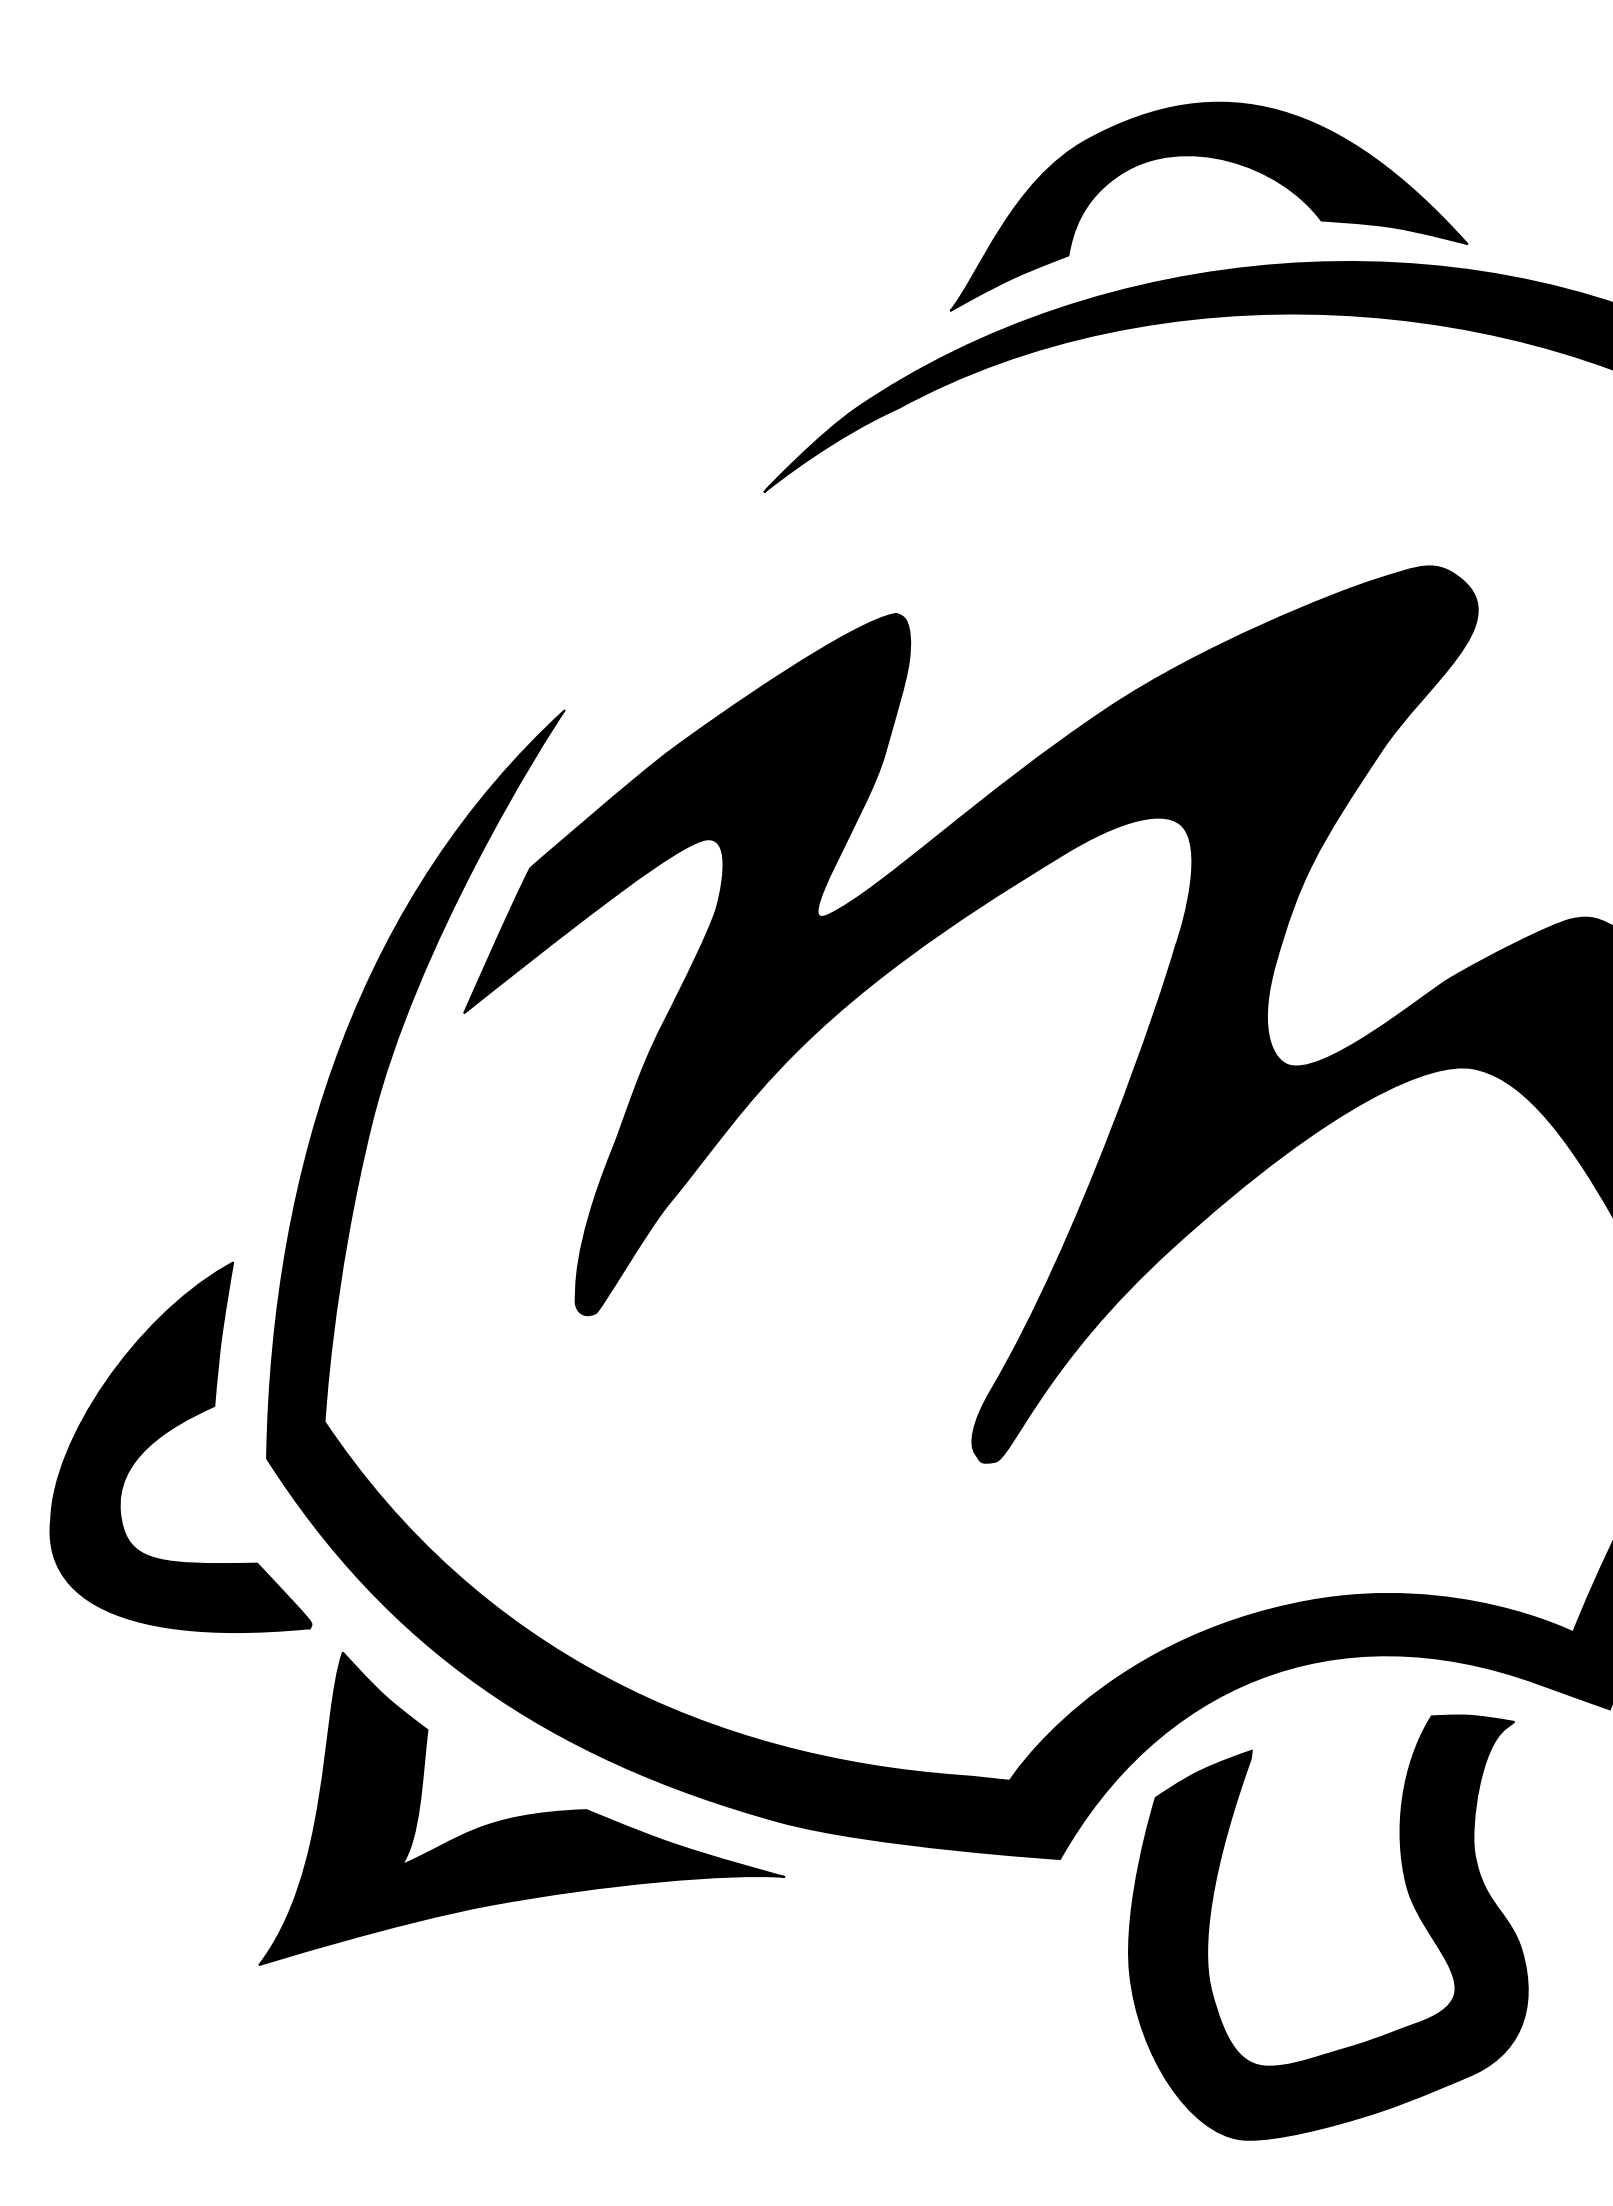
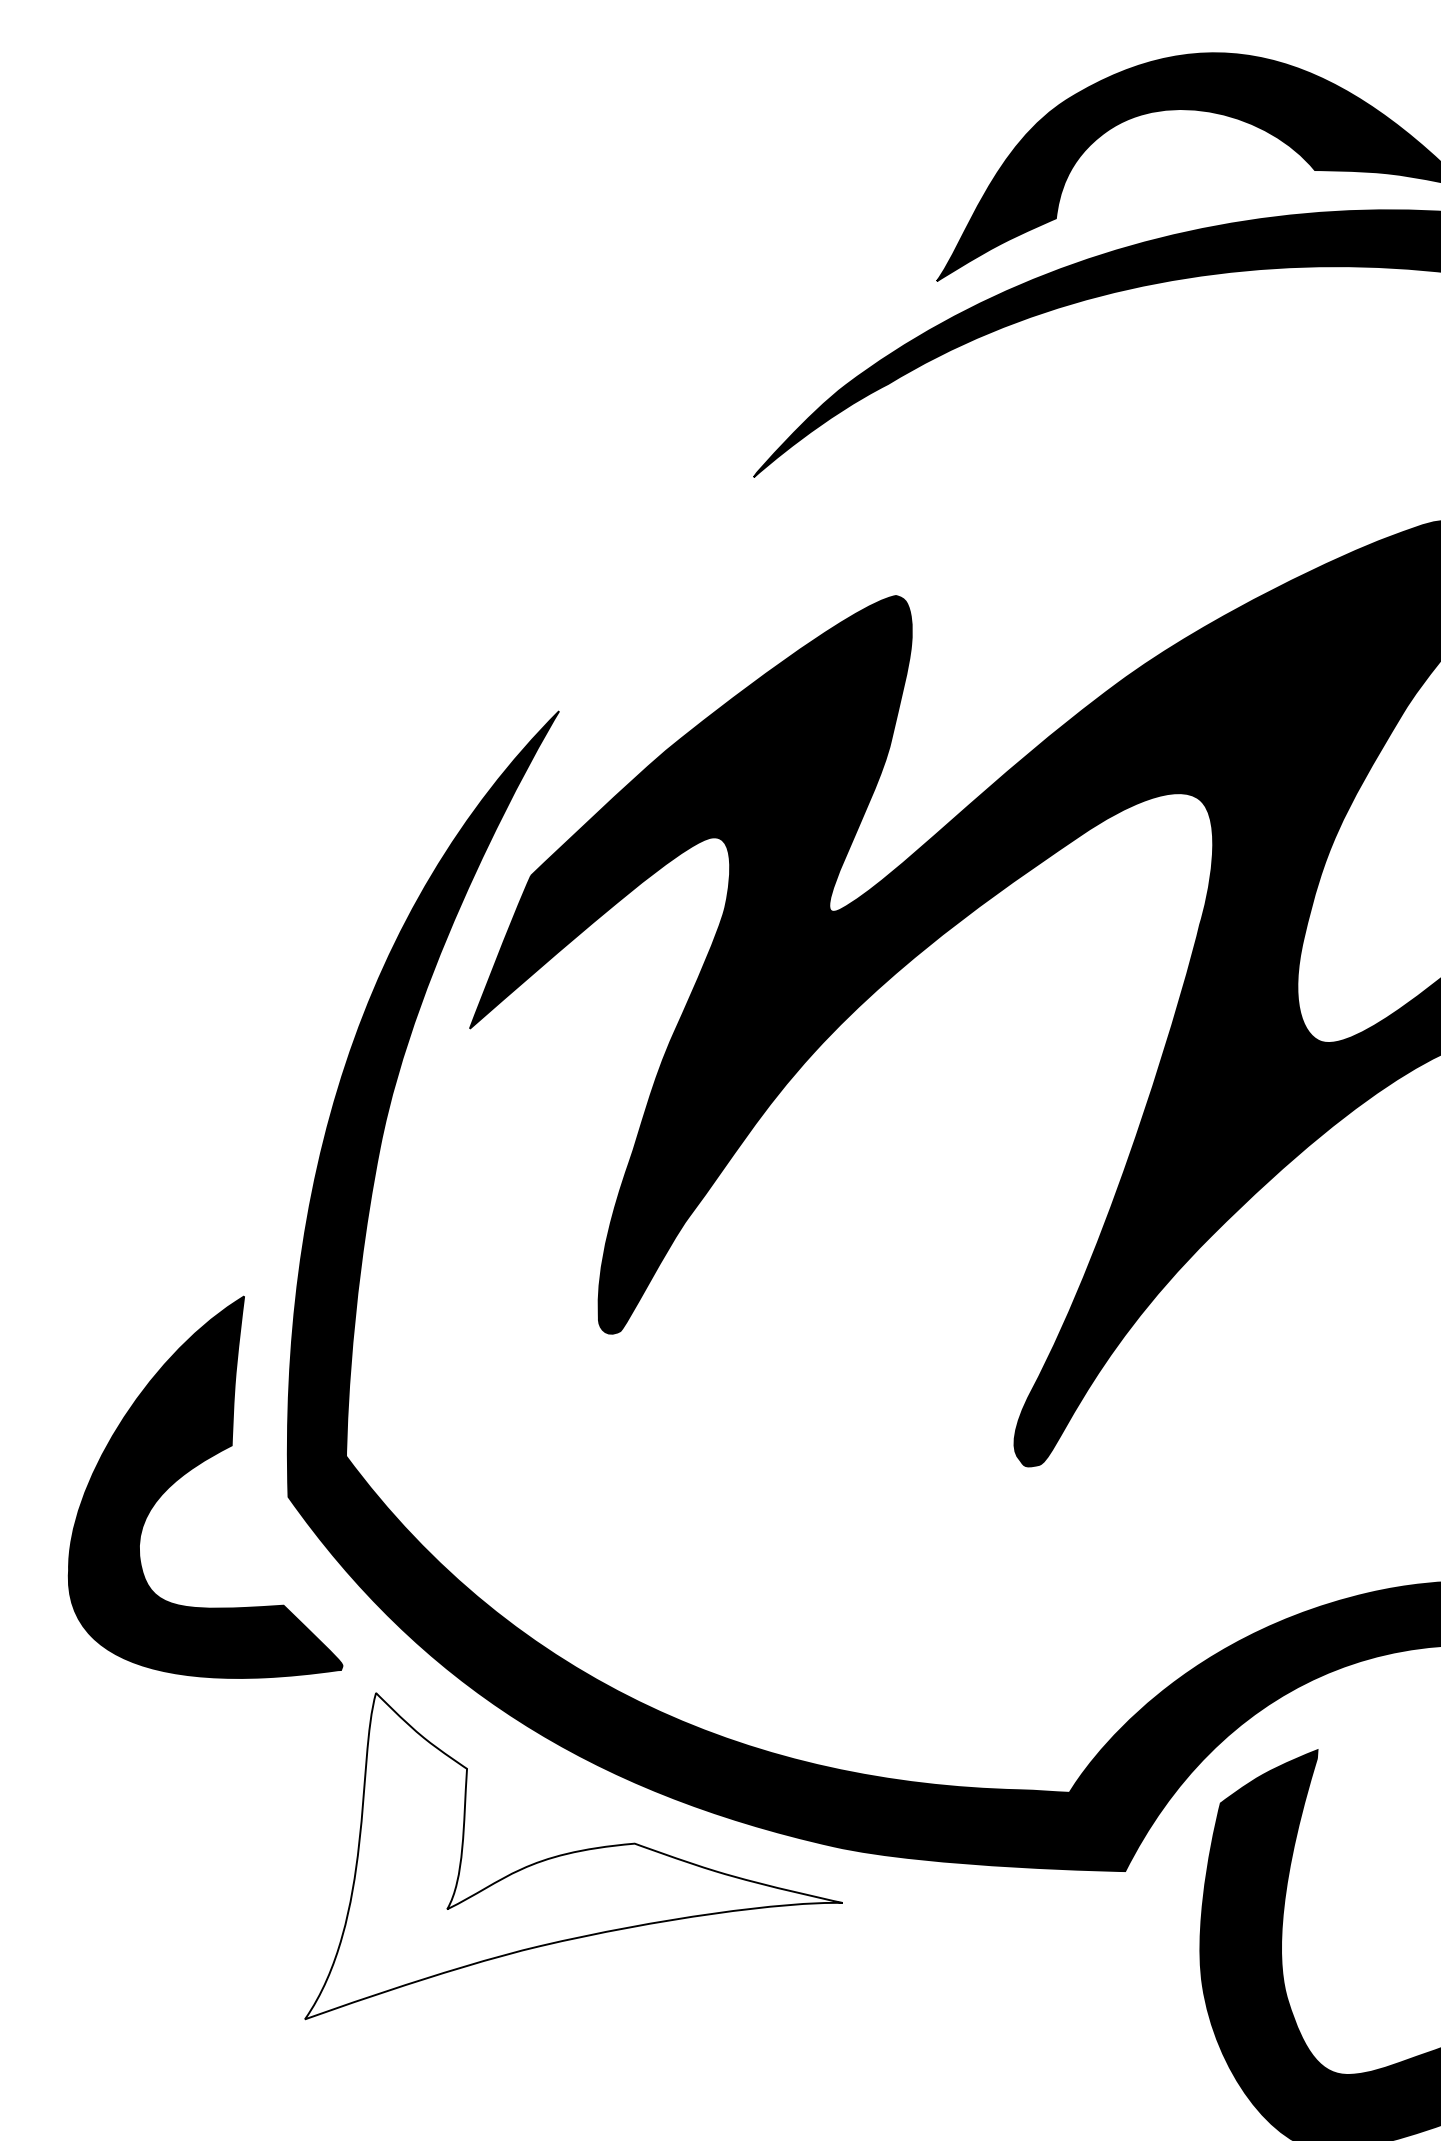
fill: (522, 1808) -> (568, 1845), removed

